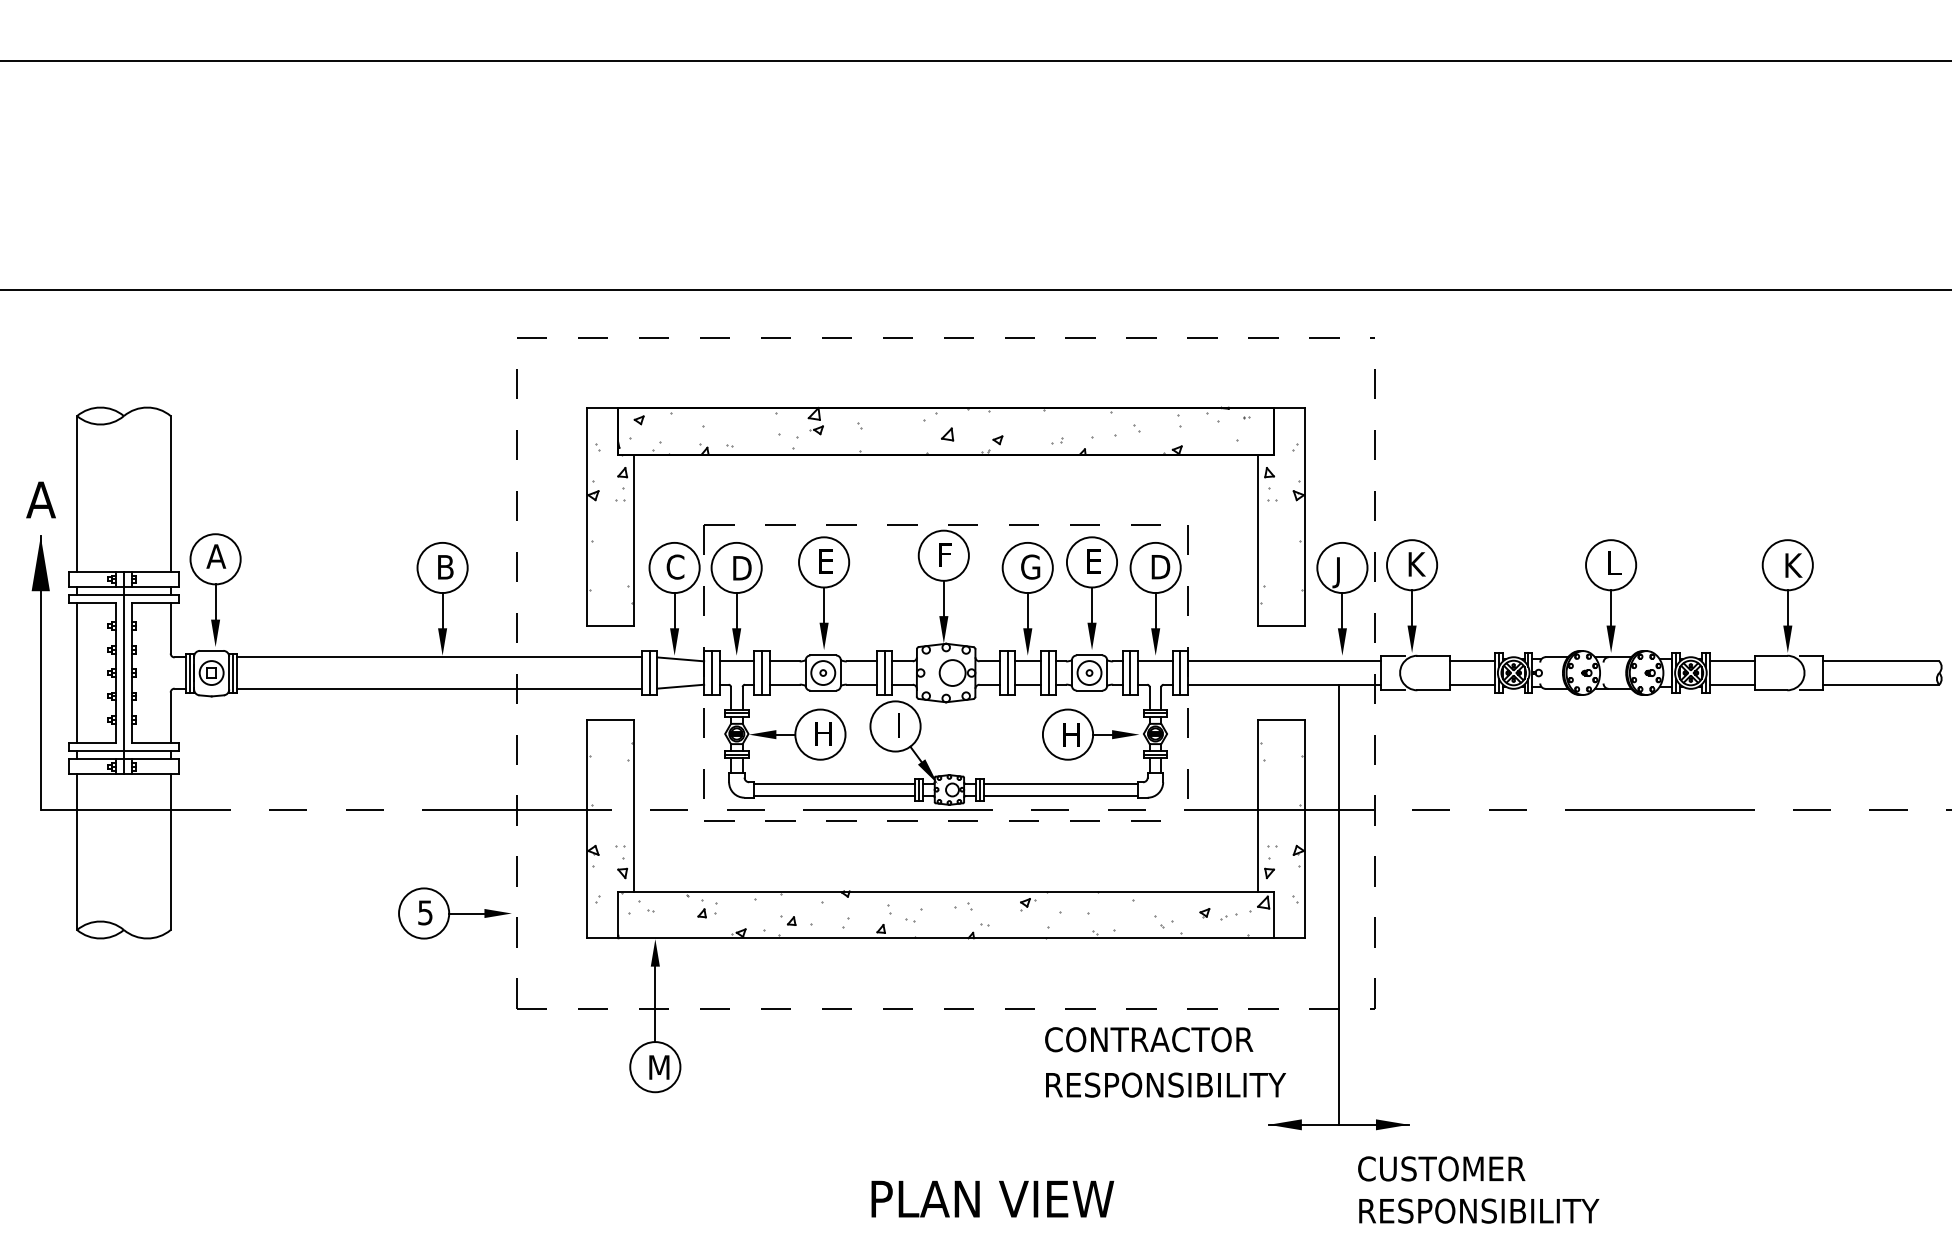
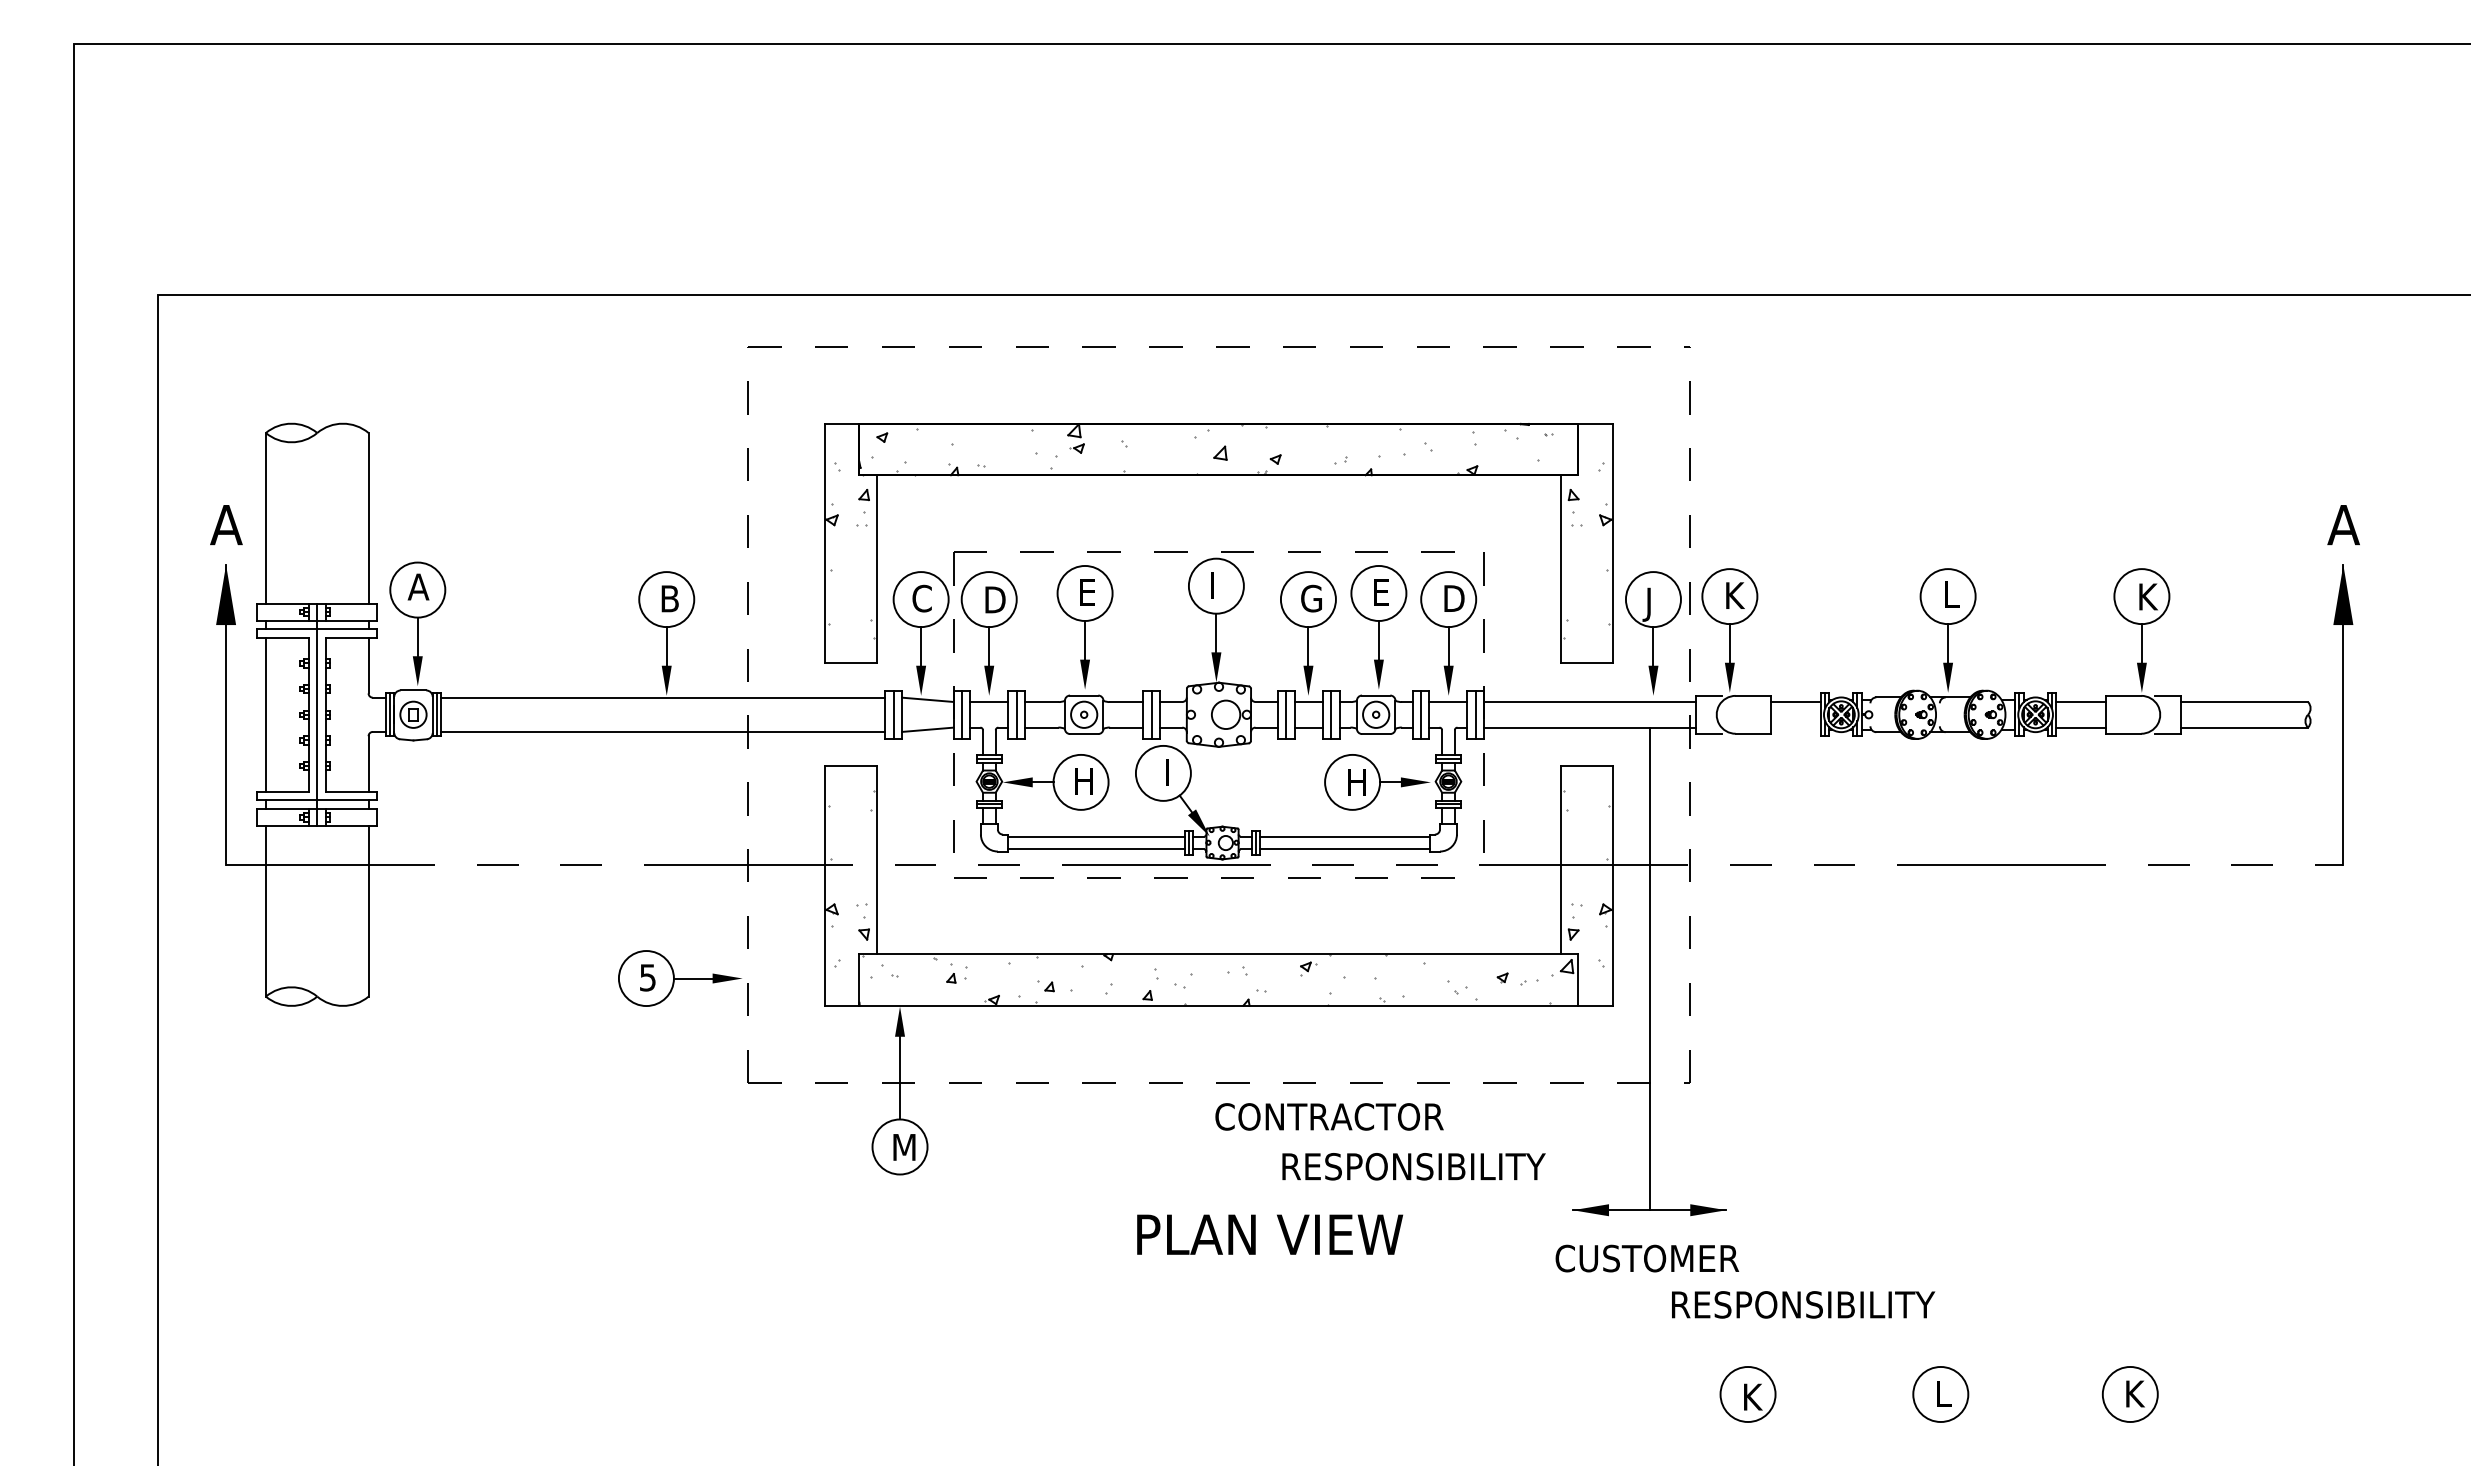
text: (946, 548) -> (1219, 578), F -> I
line: (1471, 684) -> (1795, 727), removed
text: (1149, 1039) -> (1329, 1116), moved
text: (1165, 1084) -> (1413, 1166), moved
text: (1441, 1168) -> (1647, 1258), moved
text: (993, 1198) -> (1270, 1234), moved

